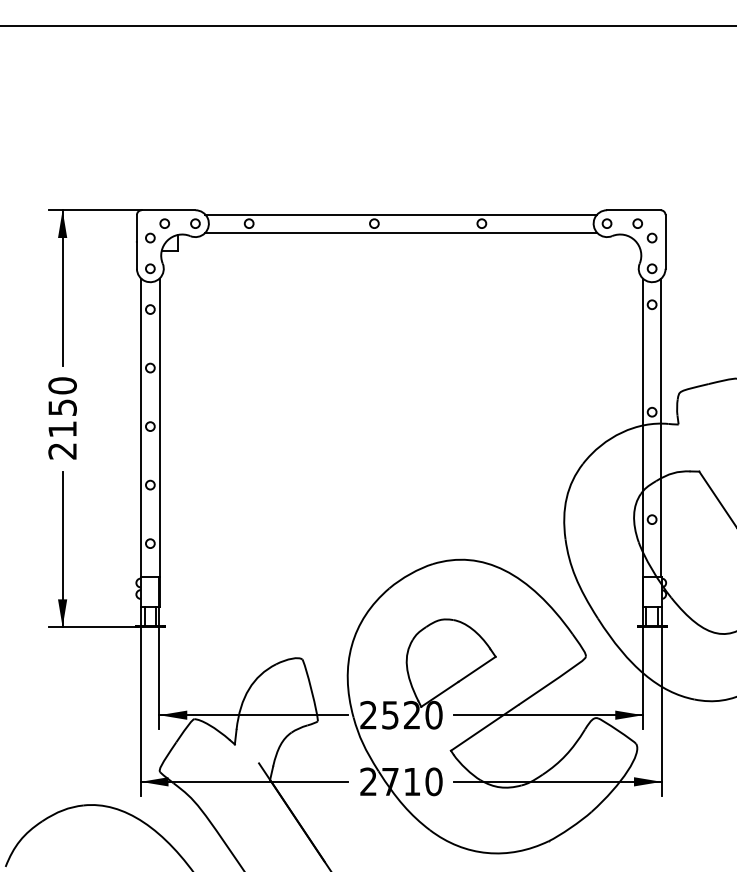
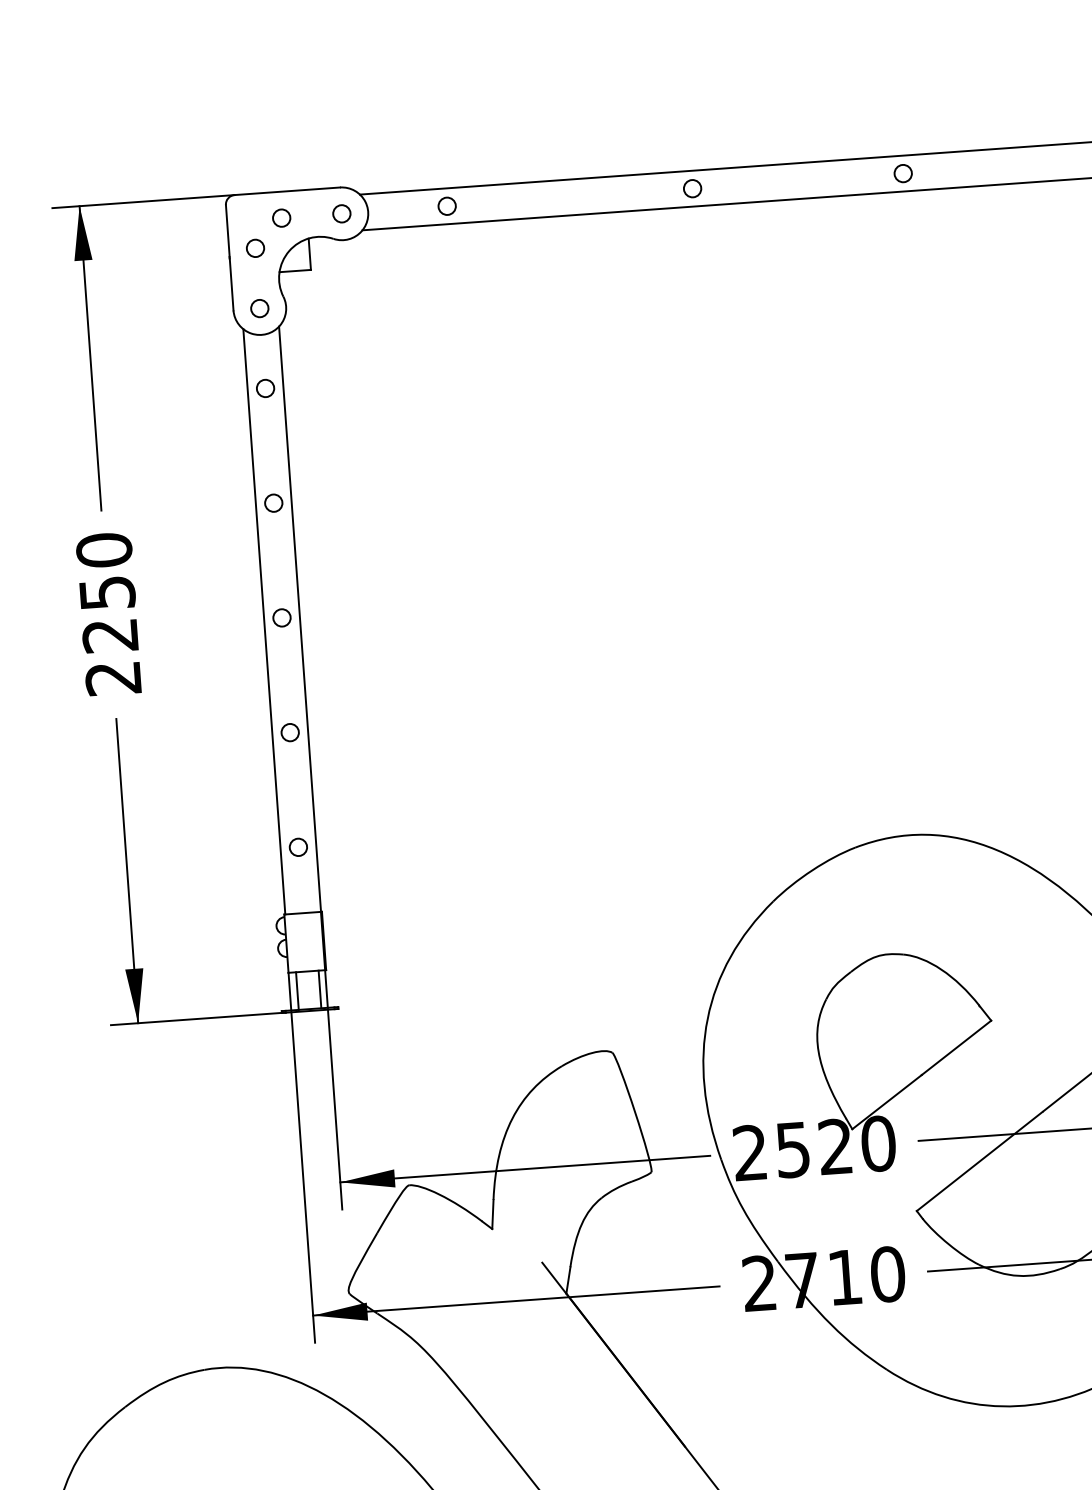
text: (62, 429) -> (110, 635), 2150 -> 2250

